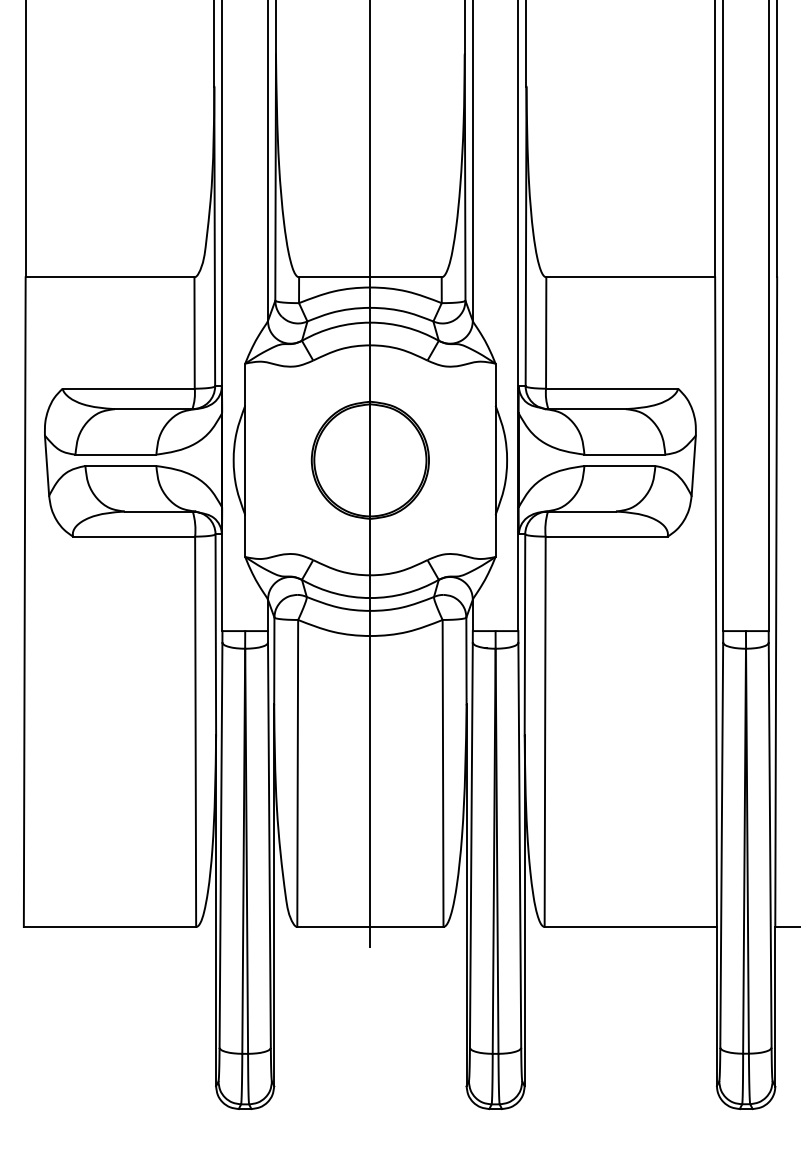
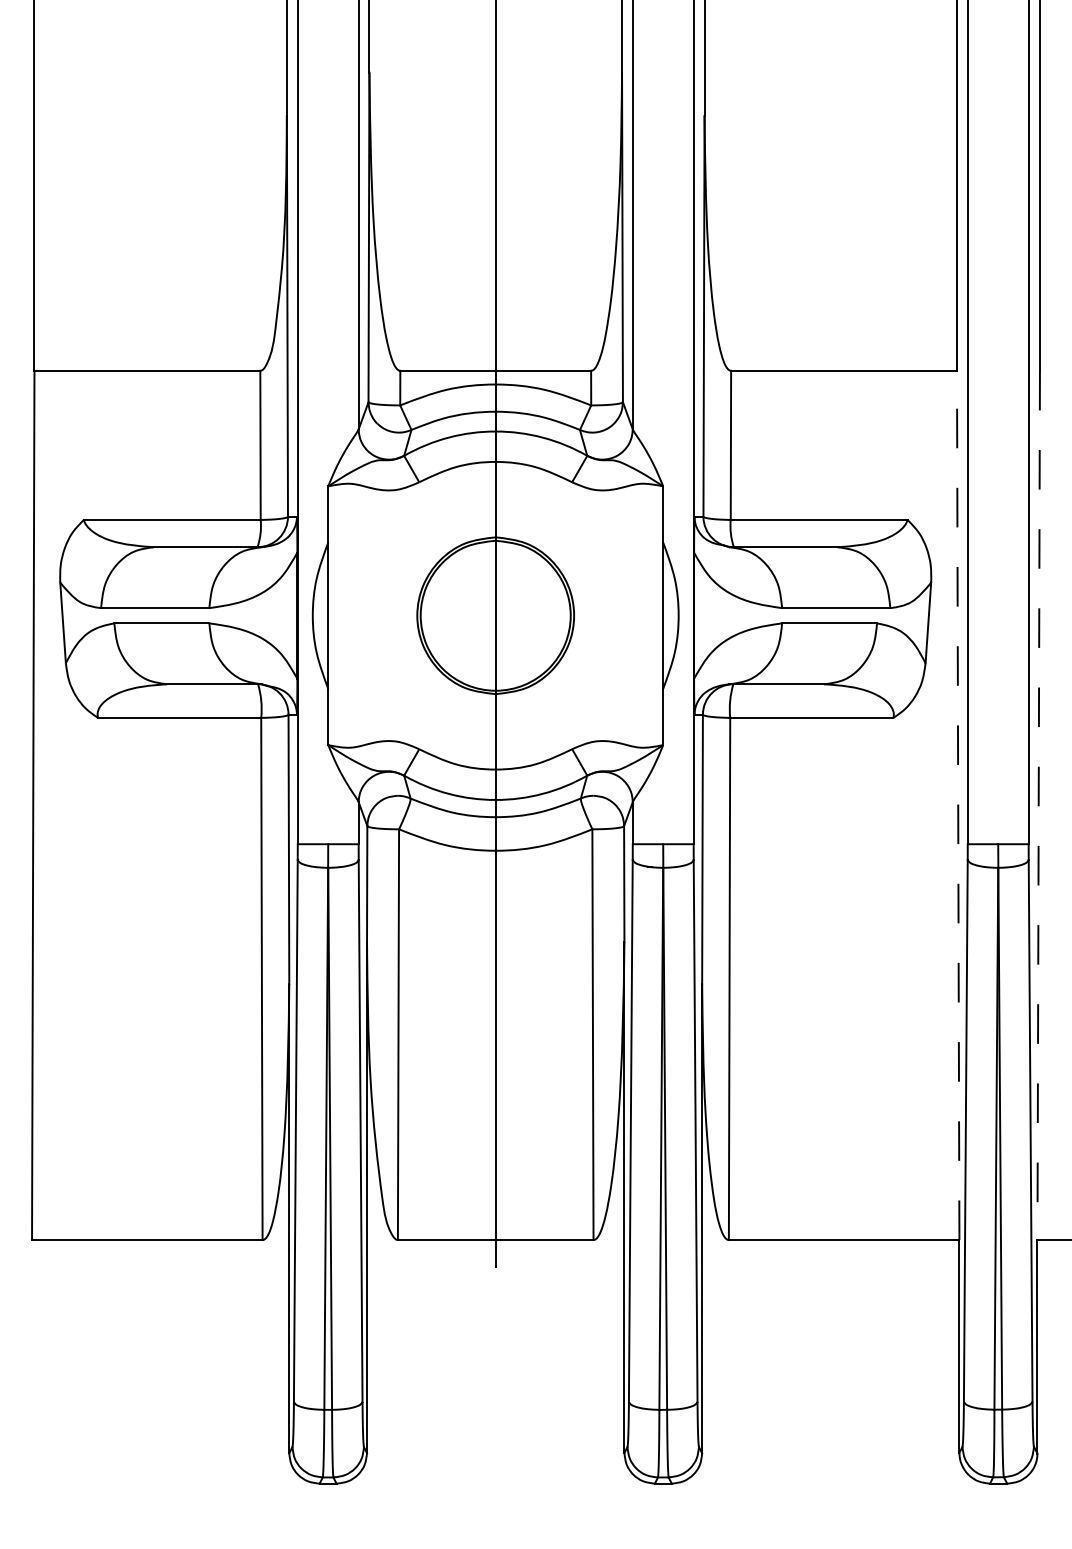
line: (716, 602) -> (958, 805), solid -> dashed
line: (776, 602) -> (1039, 805), solid -> dashed

